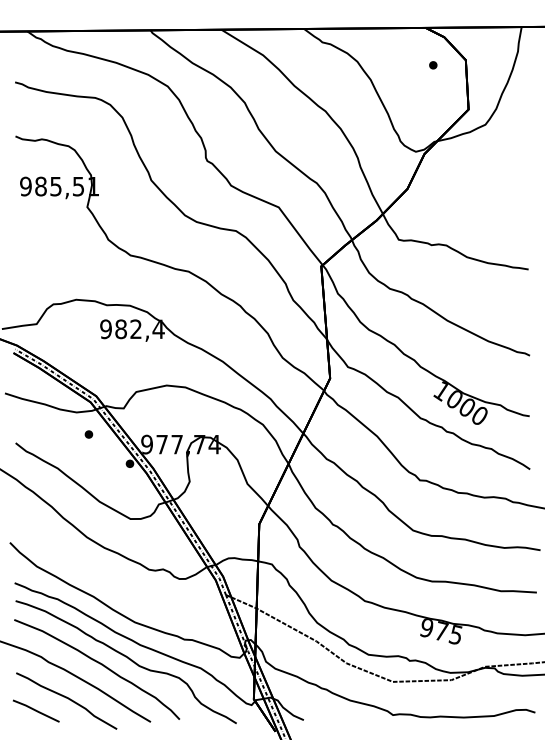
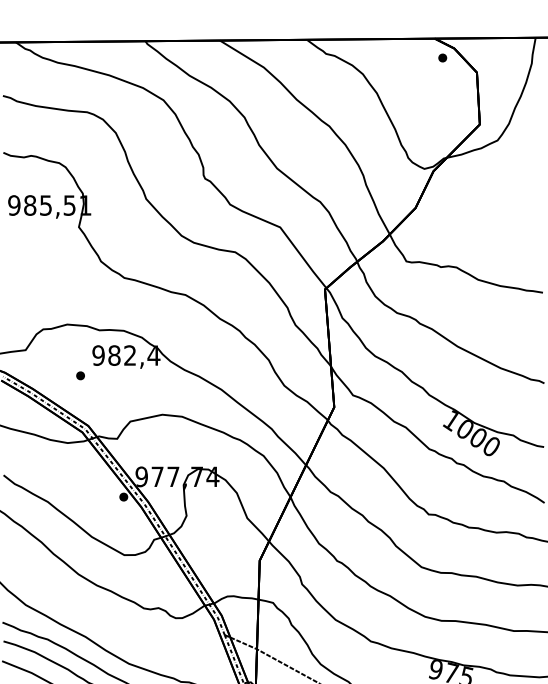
part: (433, 65) -> (442, 58), moved
part: (88, 434) -> (80, 375), moved

